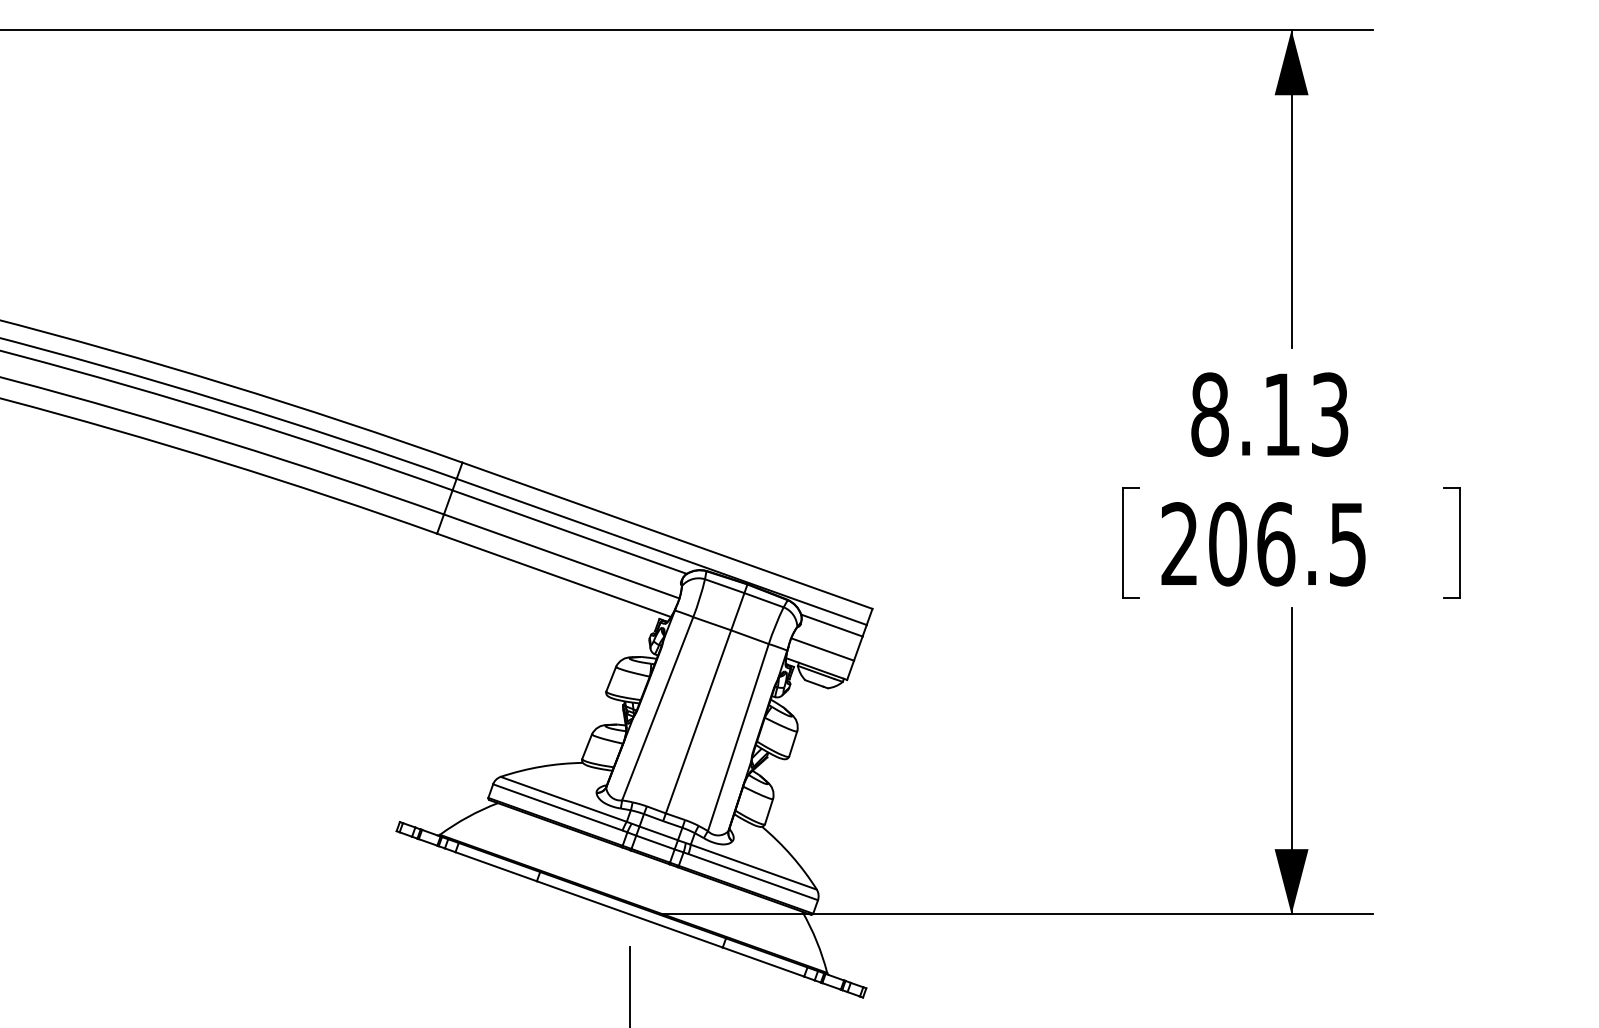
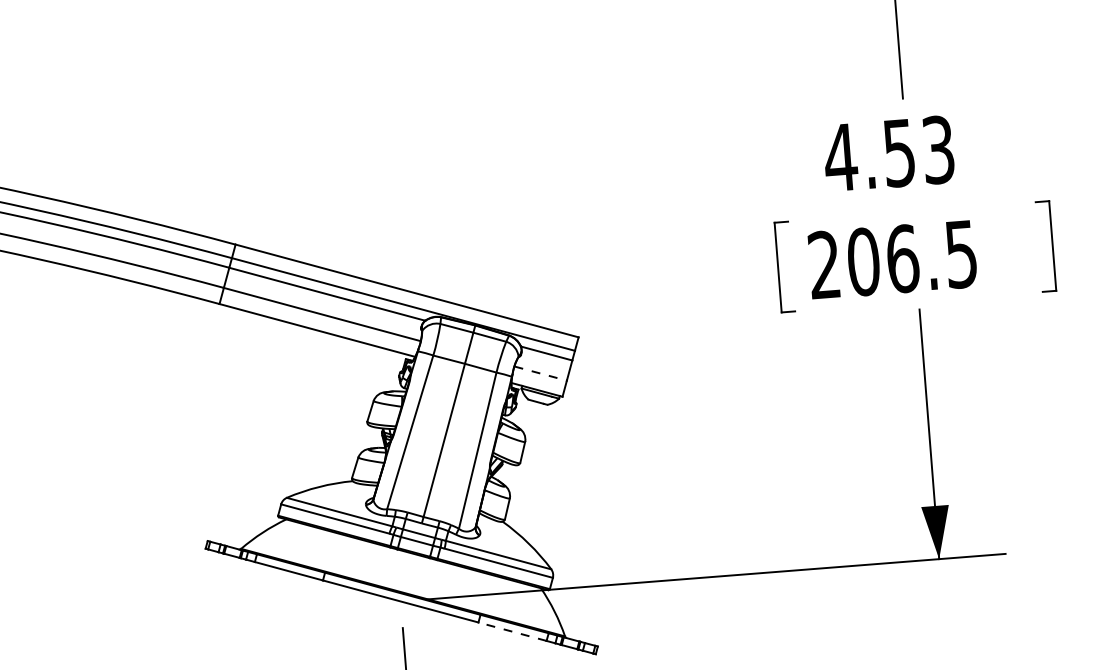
text: (1244, 414) -> (868, 155), 8.13 -> 4.53
line: (823, 649) -> (541, 373), solid -> dashed
line: (763, 961) -> (512, 631), solid -> dashed

